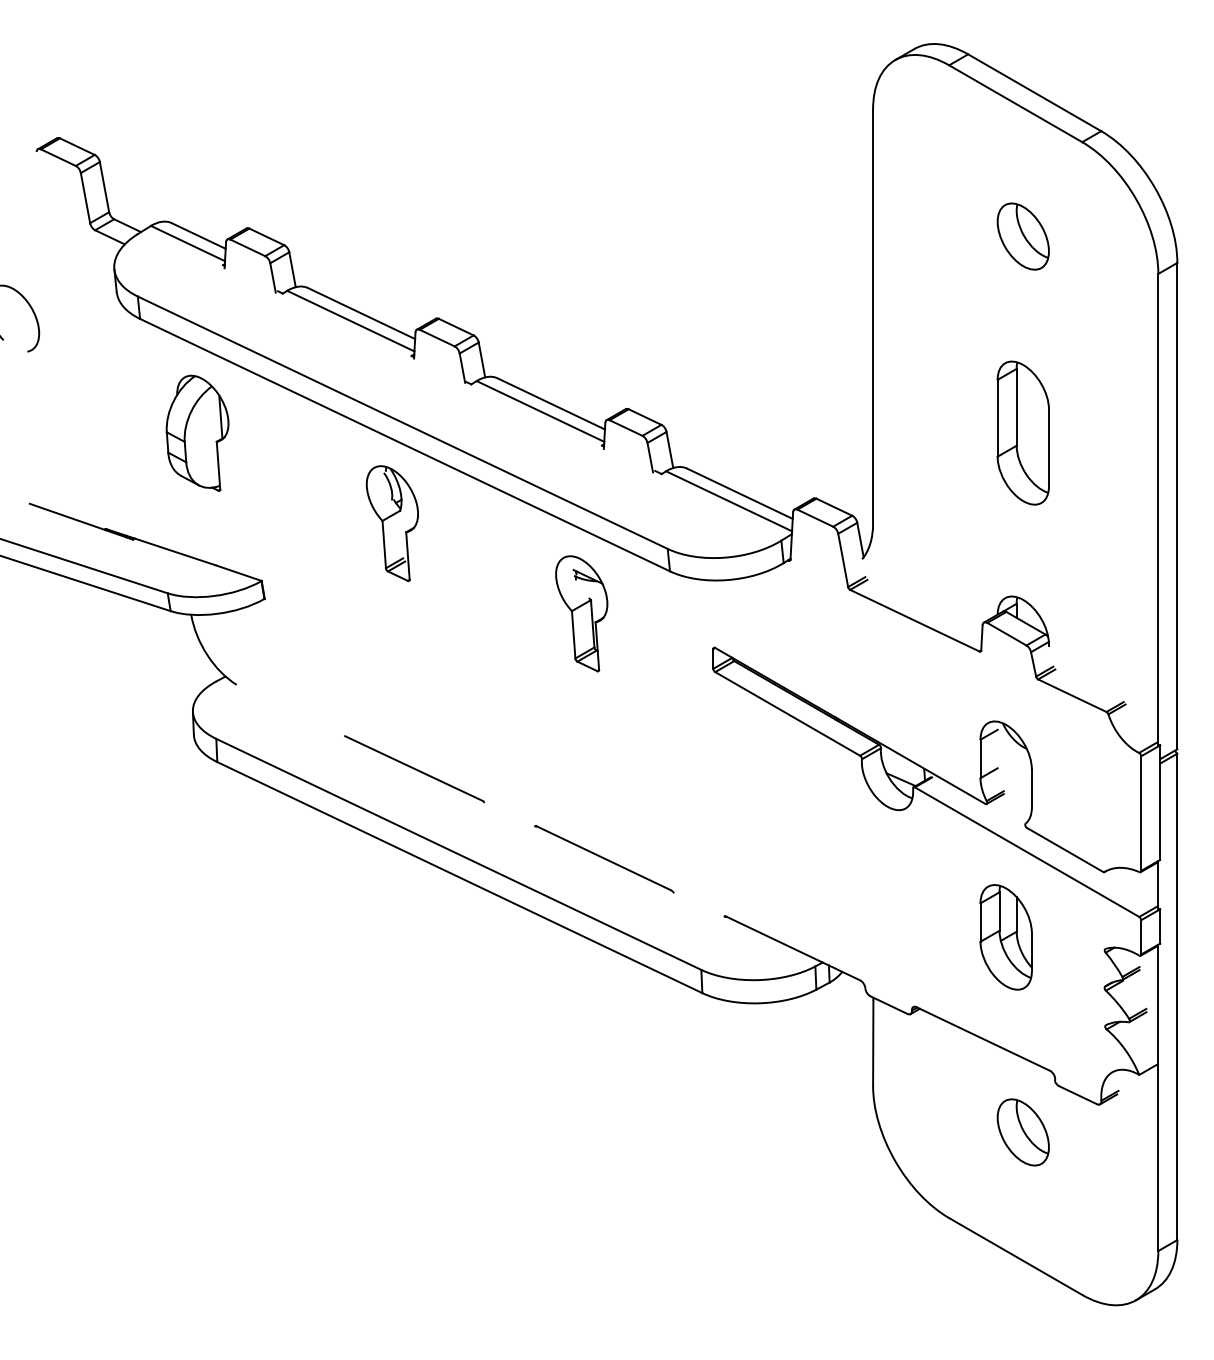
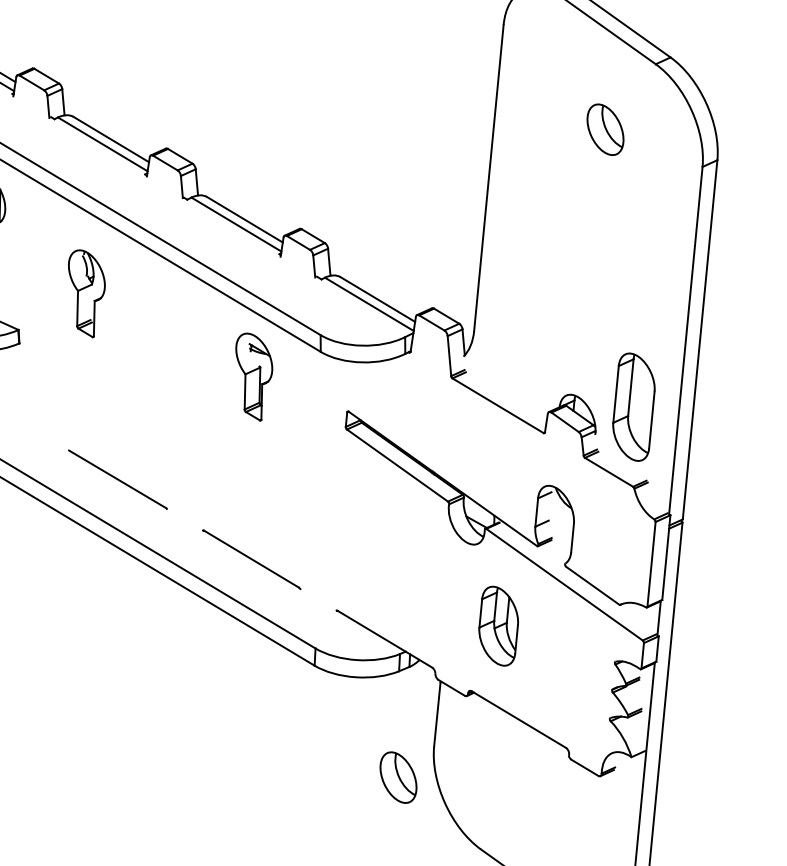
part: (1022, 432) -> (633, 406), moved
part: (391, 523) -> (84, 293), moved
part: (1005, 937) -> (498, 626), moved
part: (1022, 1132) -> (397, 777), moved

